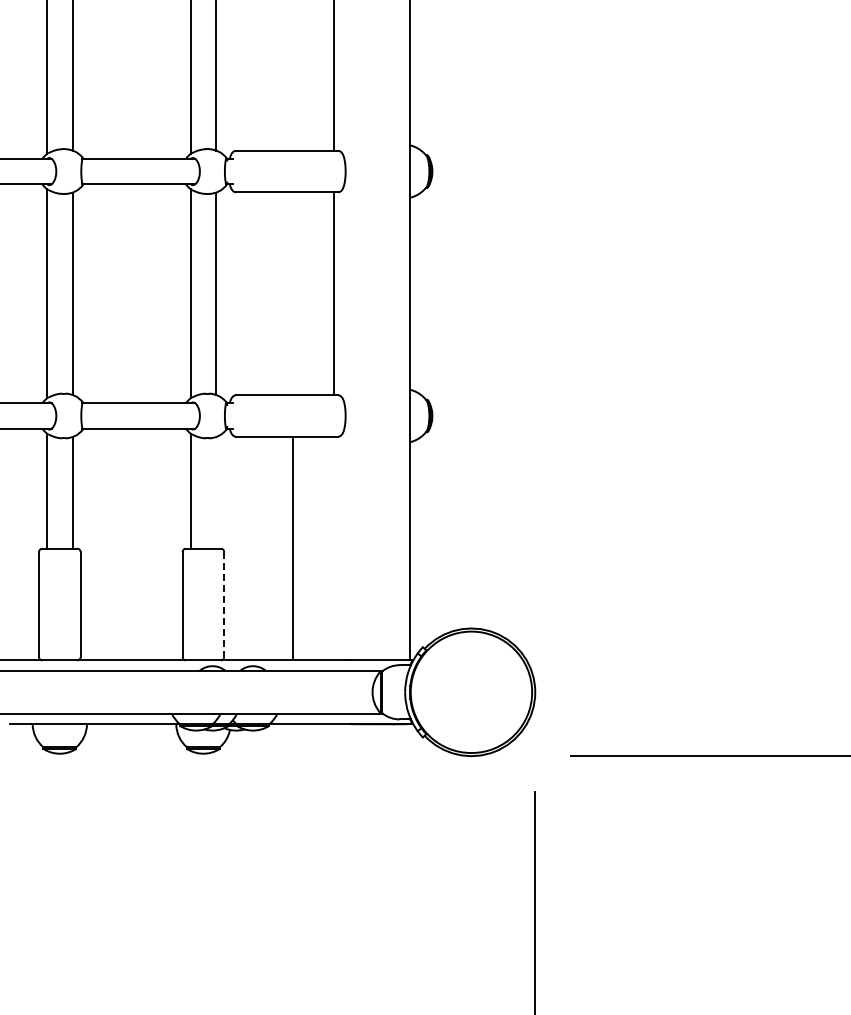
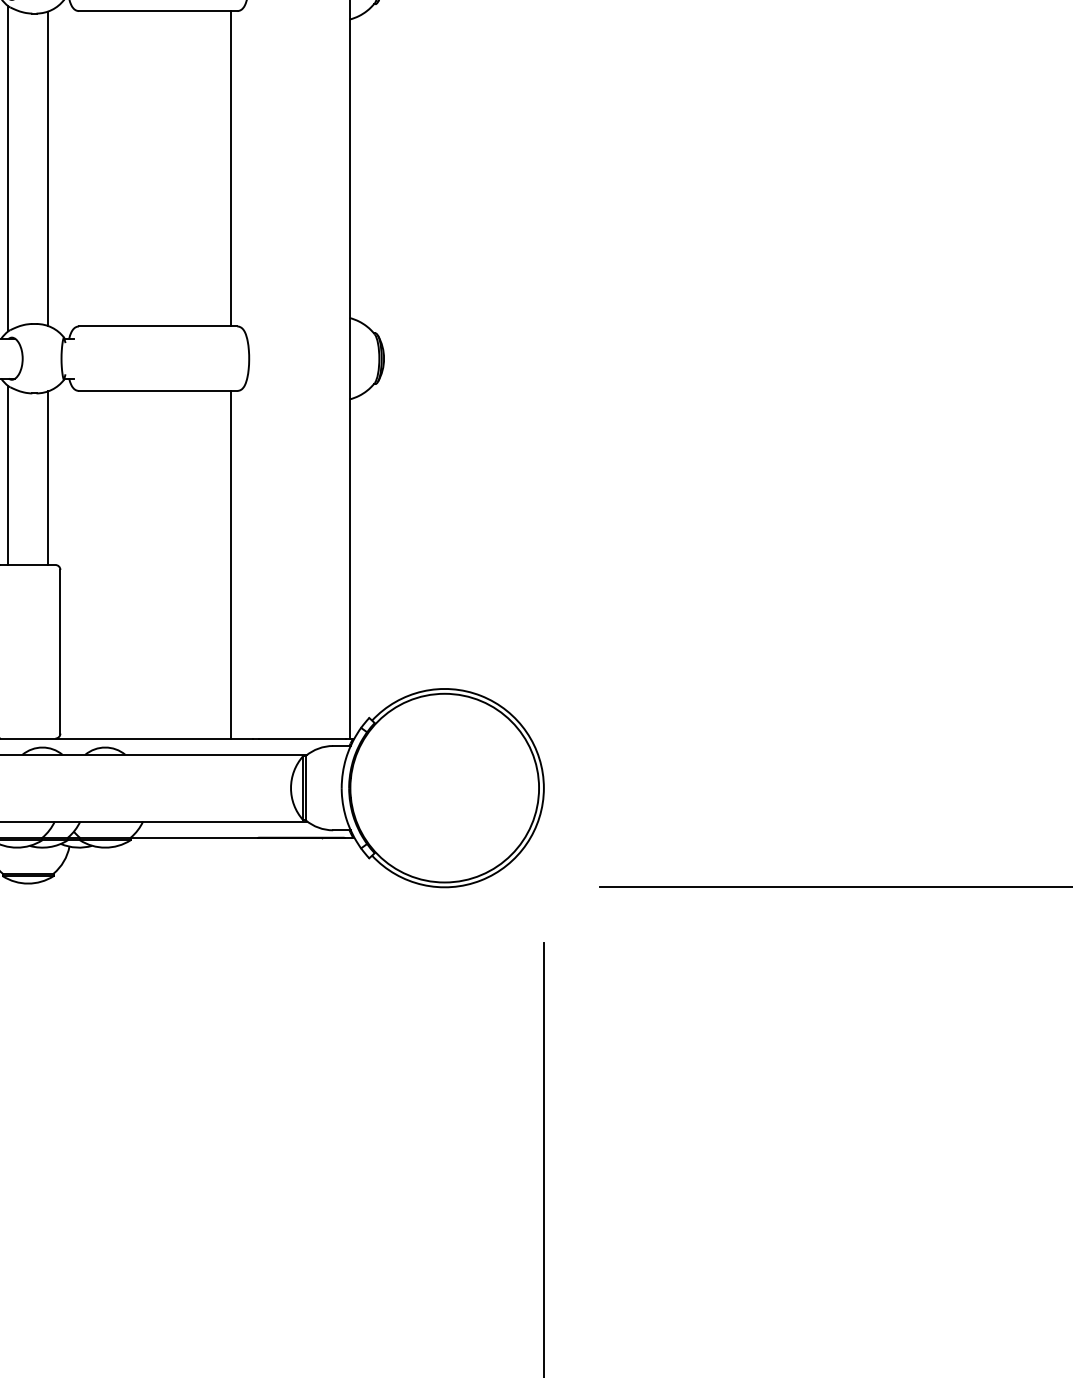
line: (216, 492) -> (48, 477), added
line: (292, 548) -> (230, 564), moved
line: (224, 604) -> (60, 651), dashed -> solid

